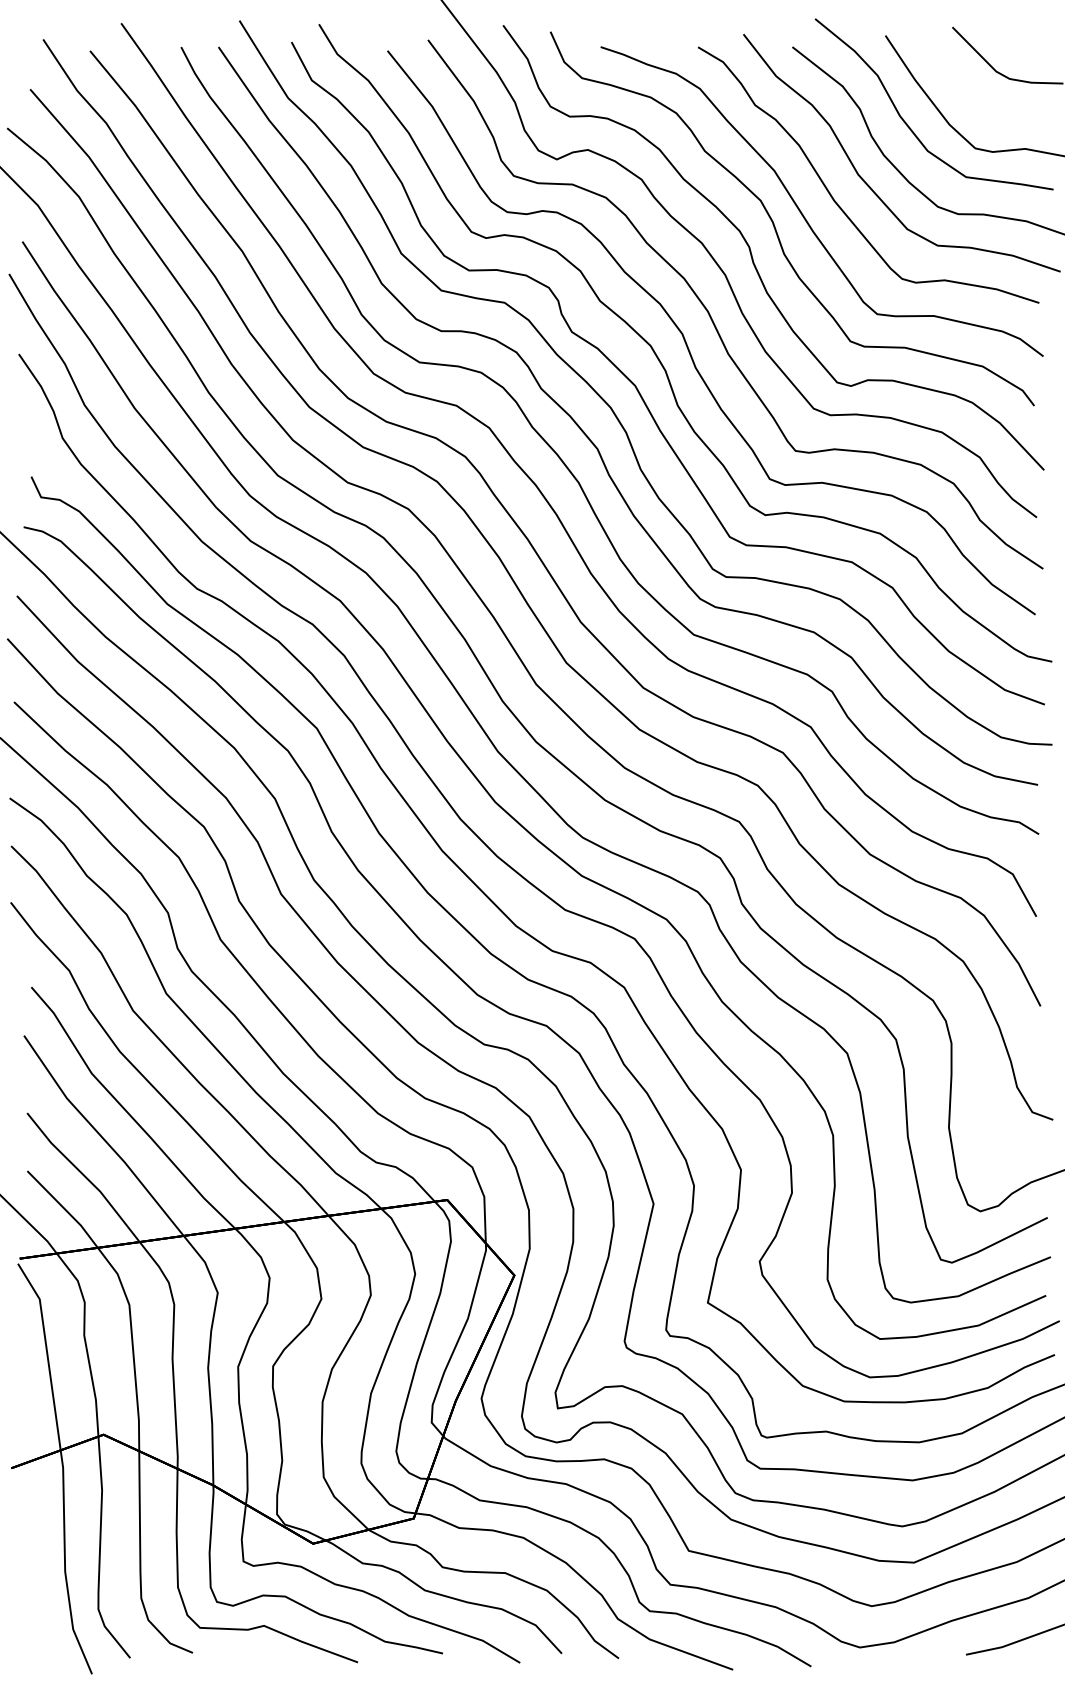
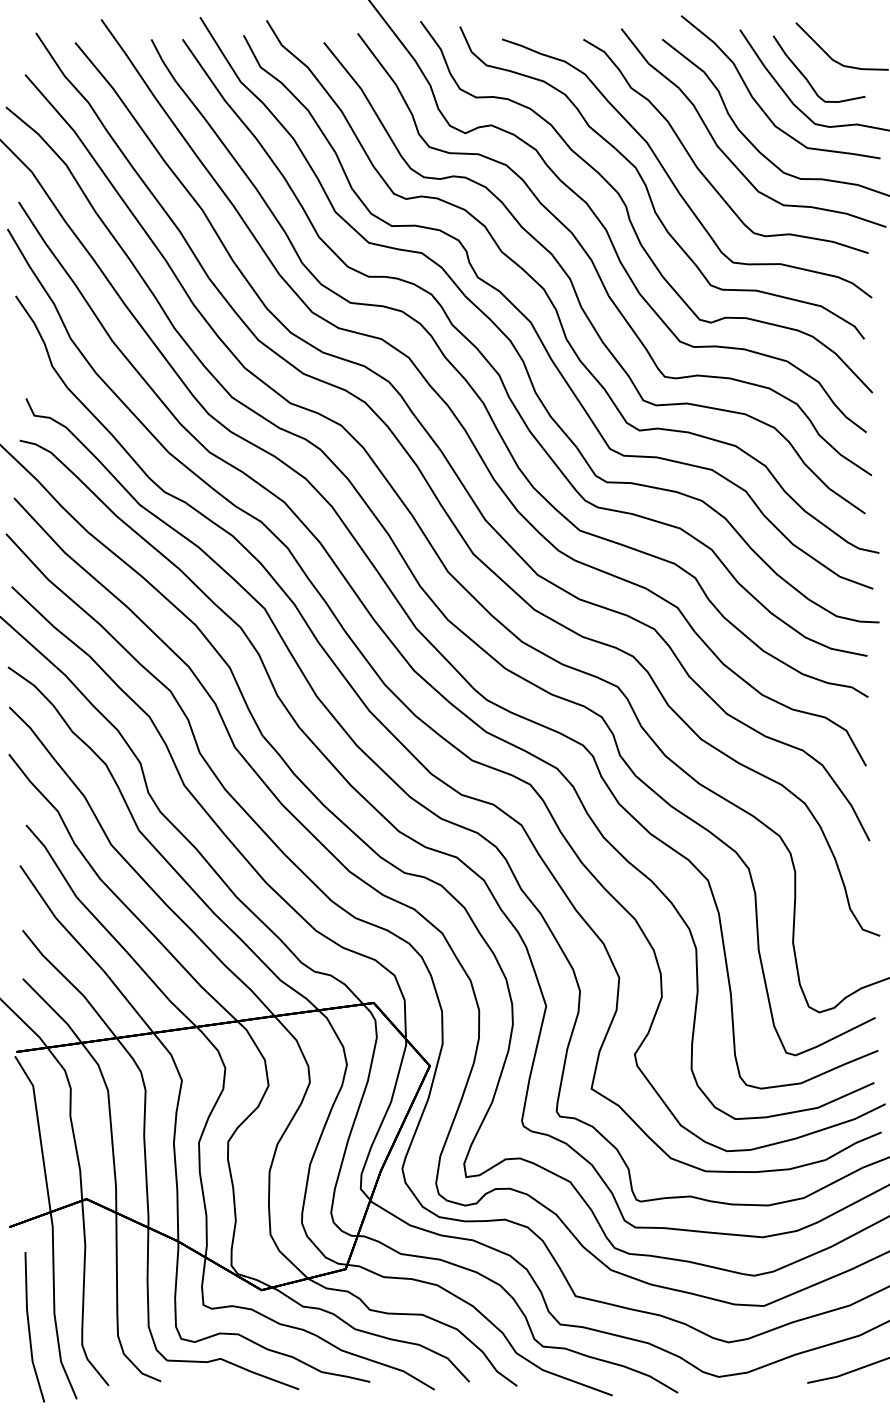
part: (966, 93) -> (807, 78), added
line: (35, 1588) -> (29, 1327), added

